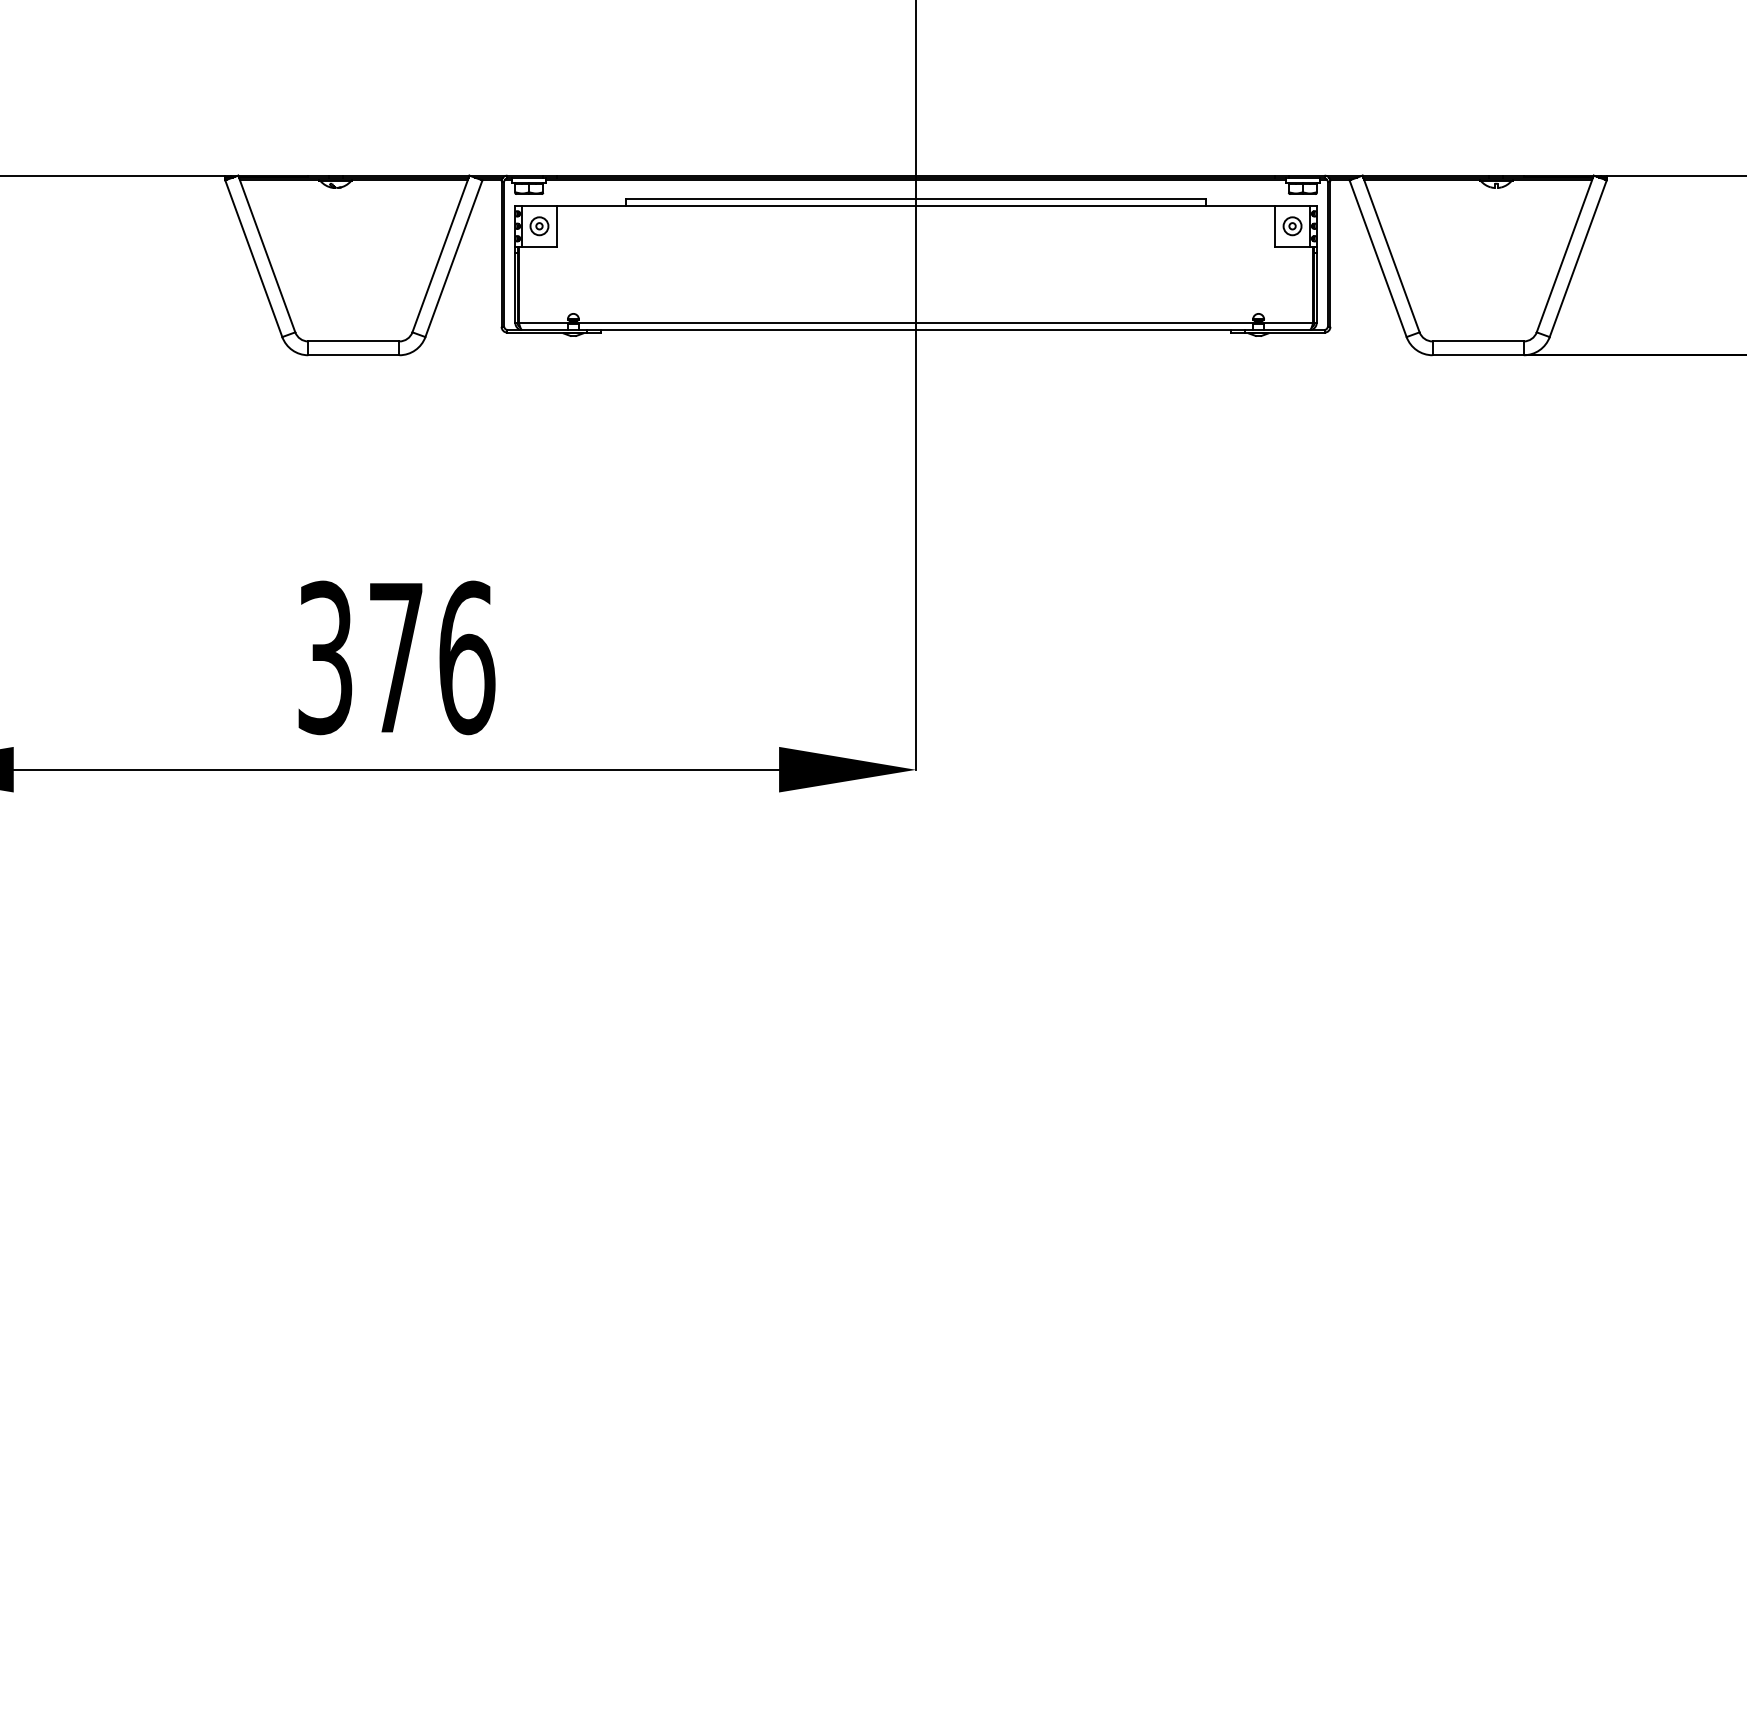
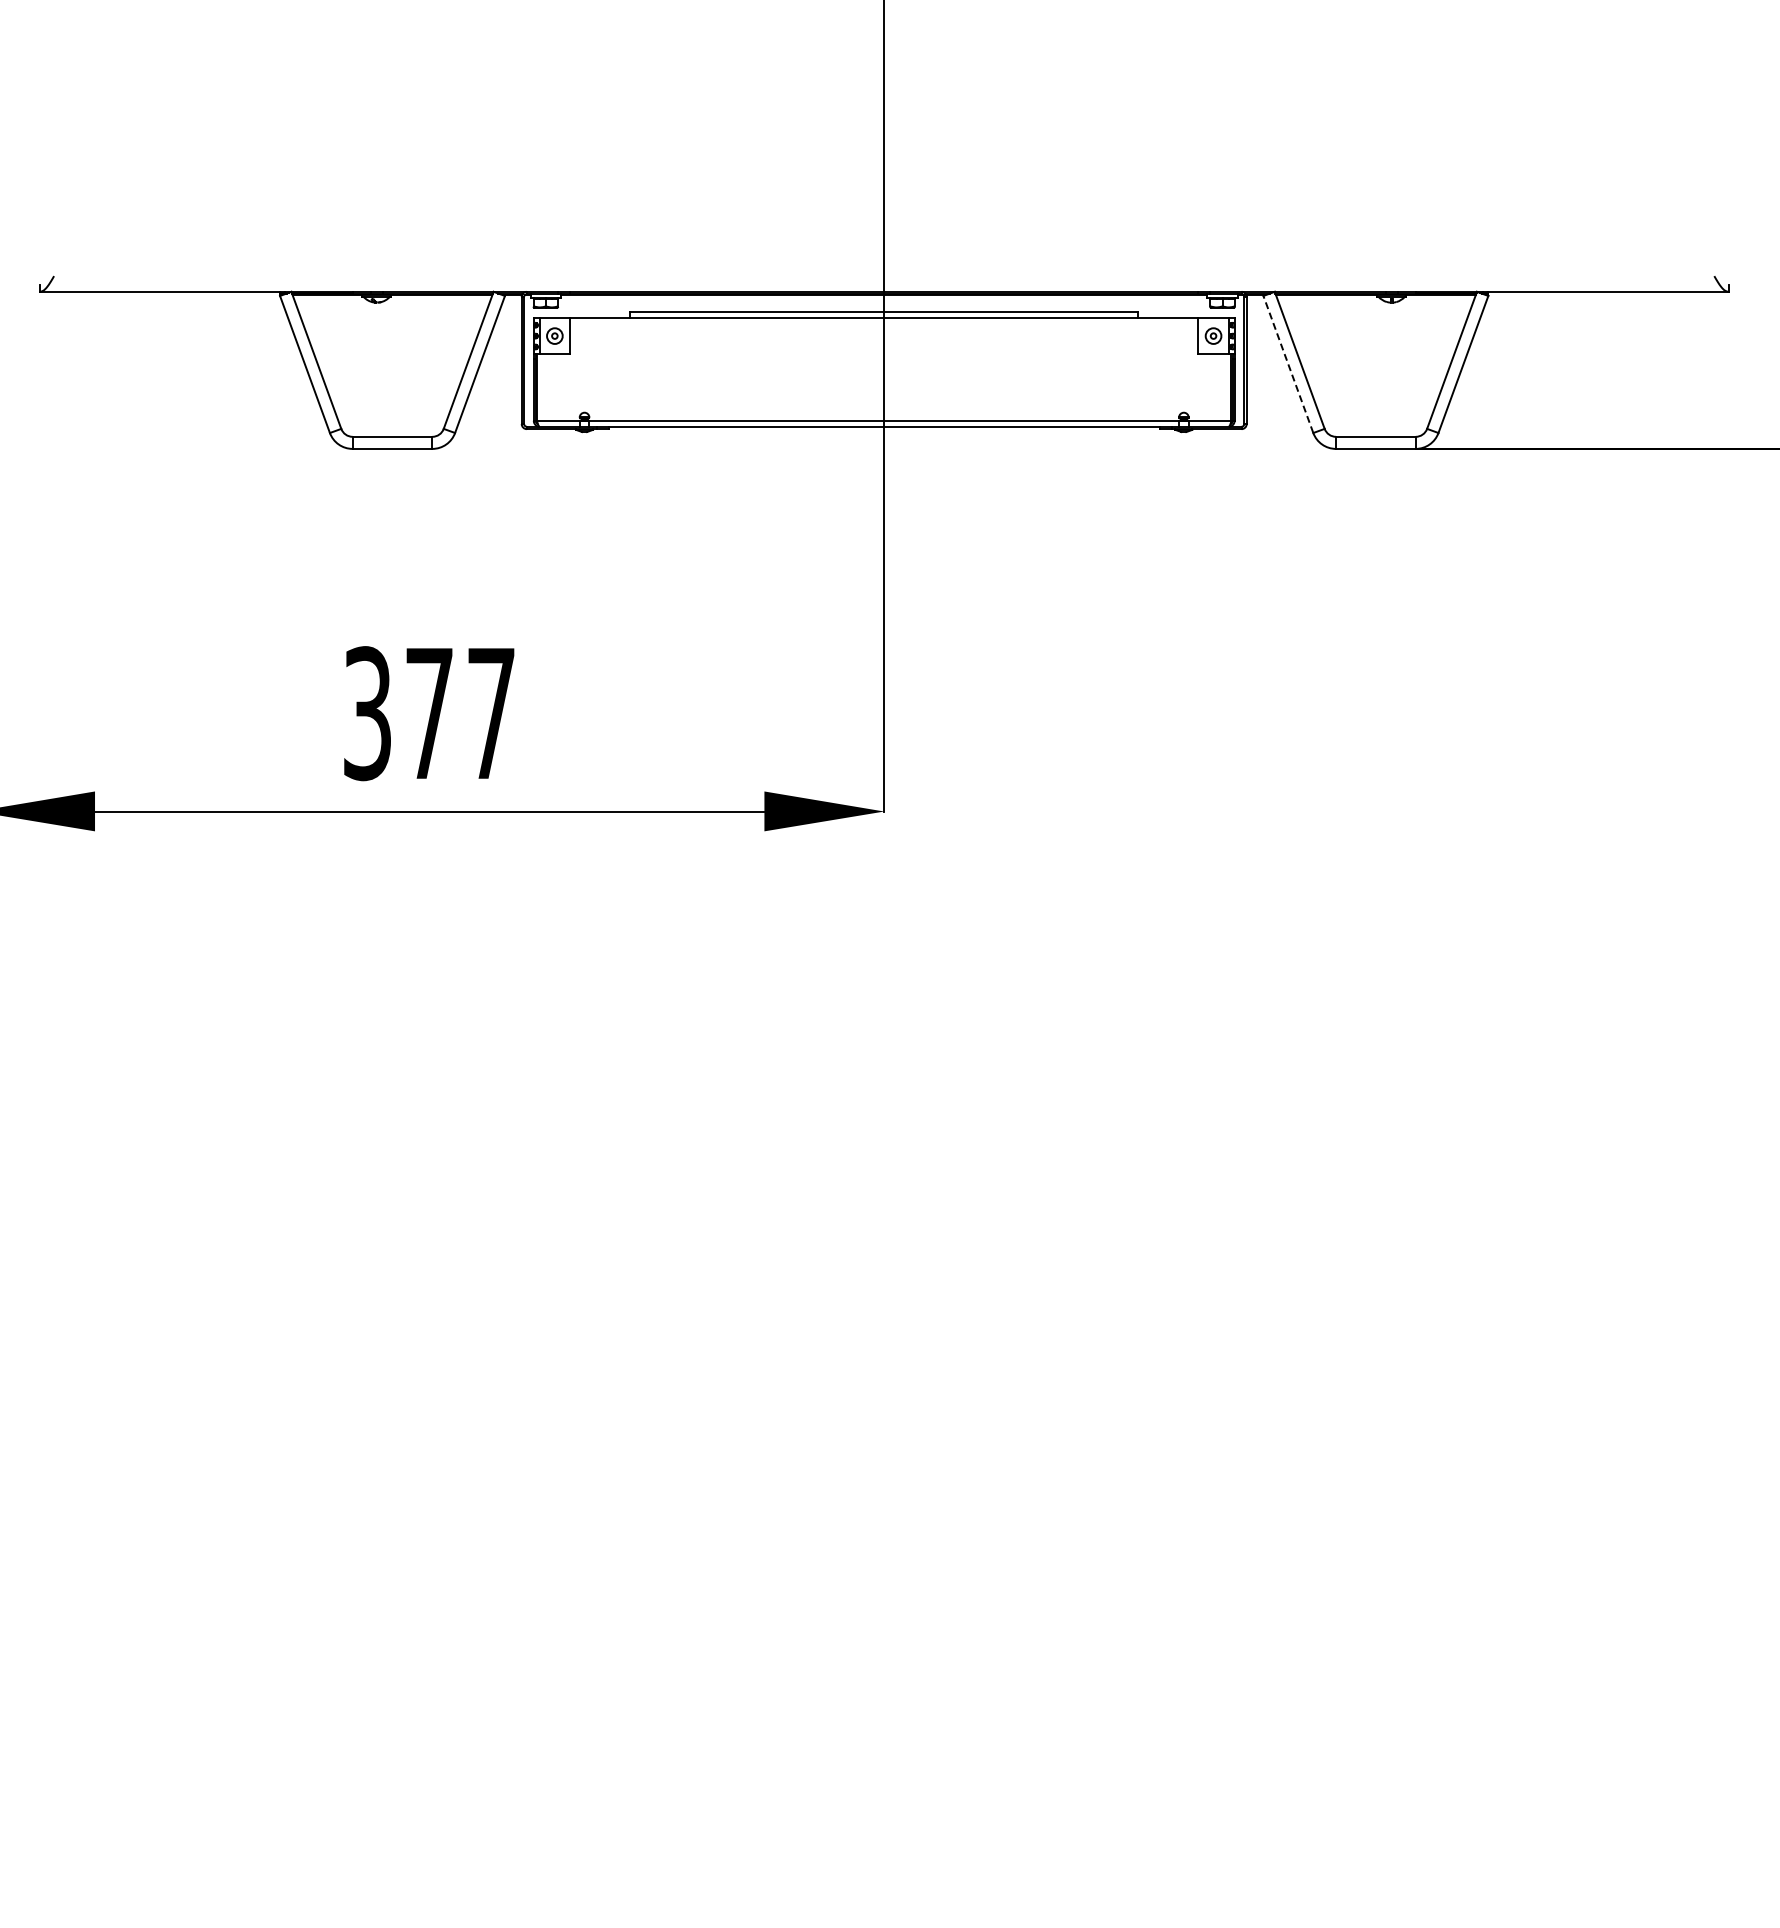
line: (1378, 258) -> (1288, 364), solid -> dashed
text: (467, 657) -> (491, 713), 376 -> 377

